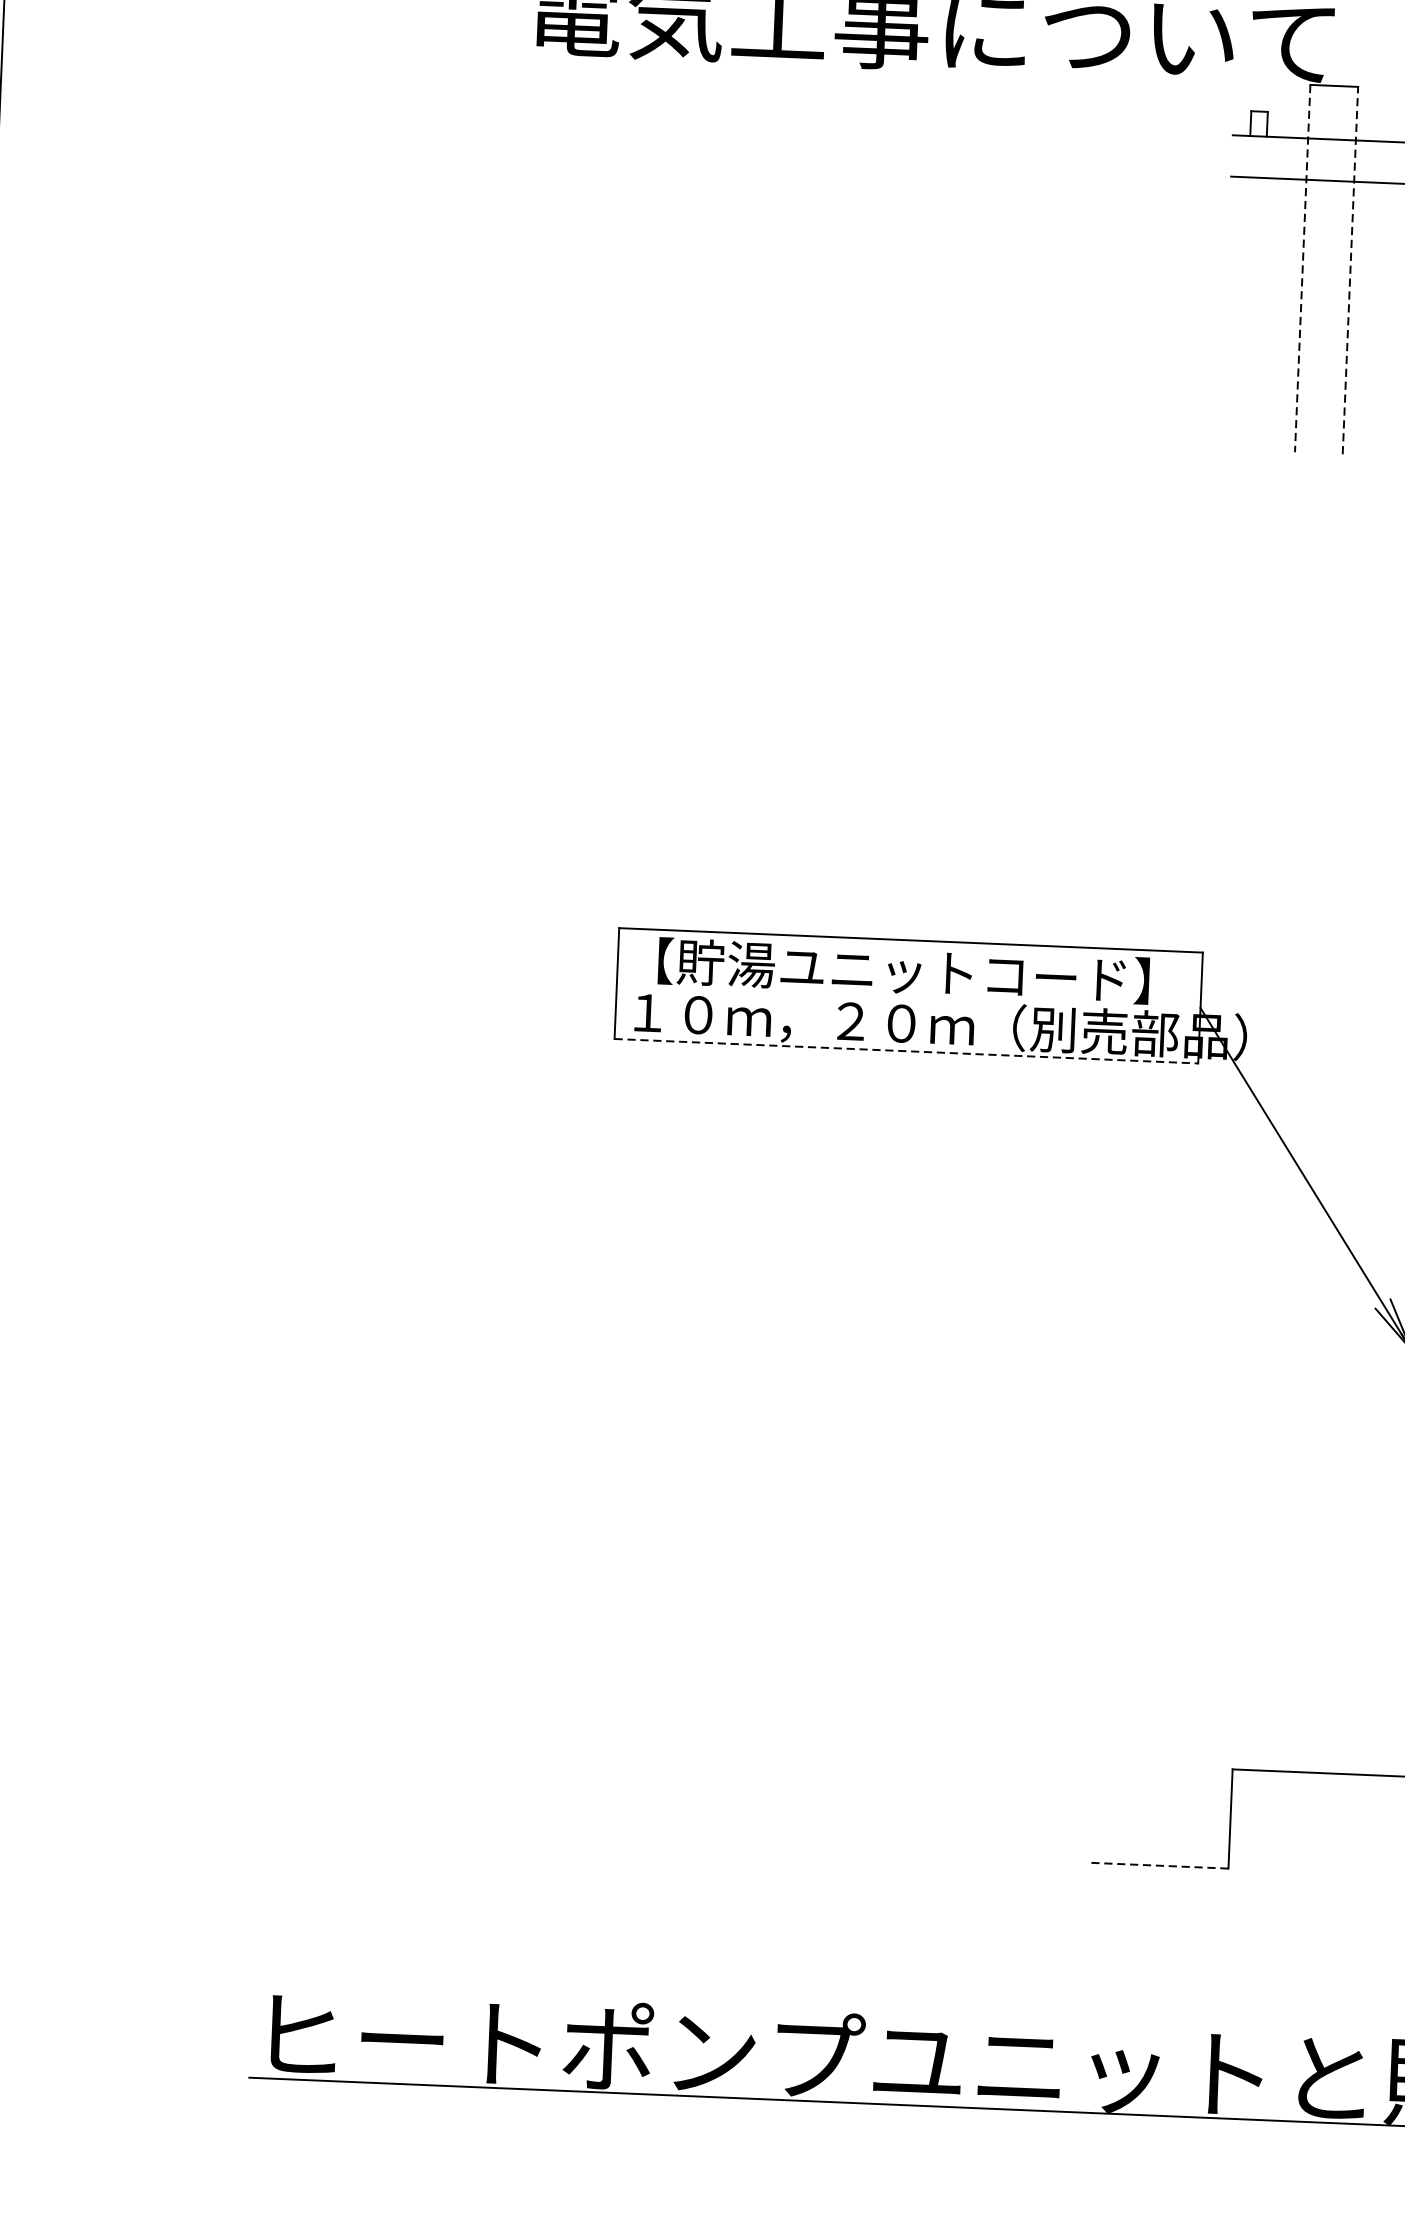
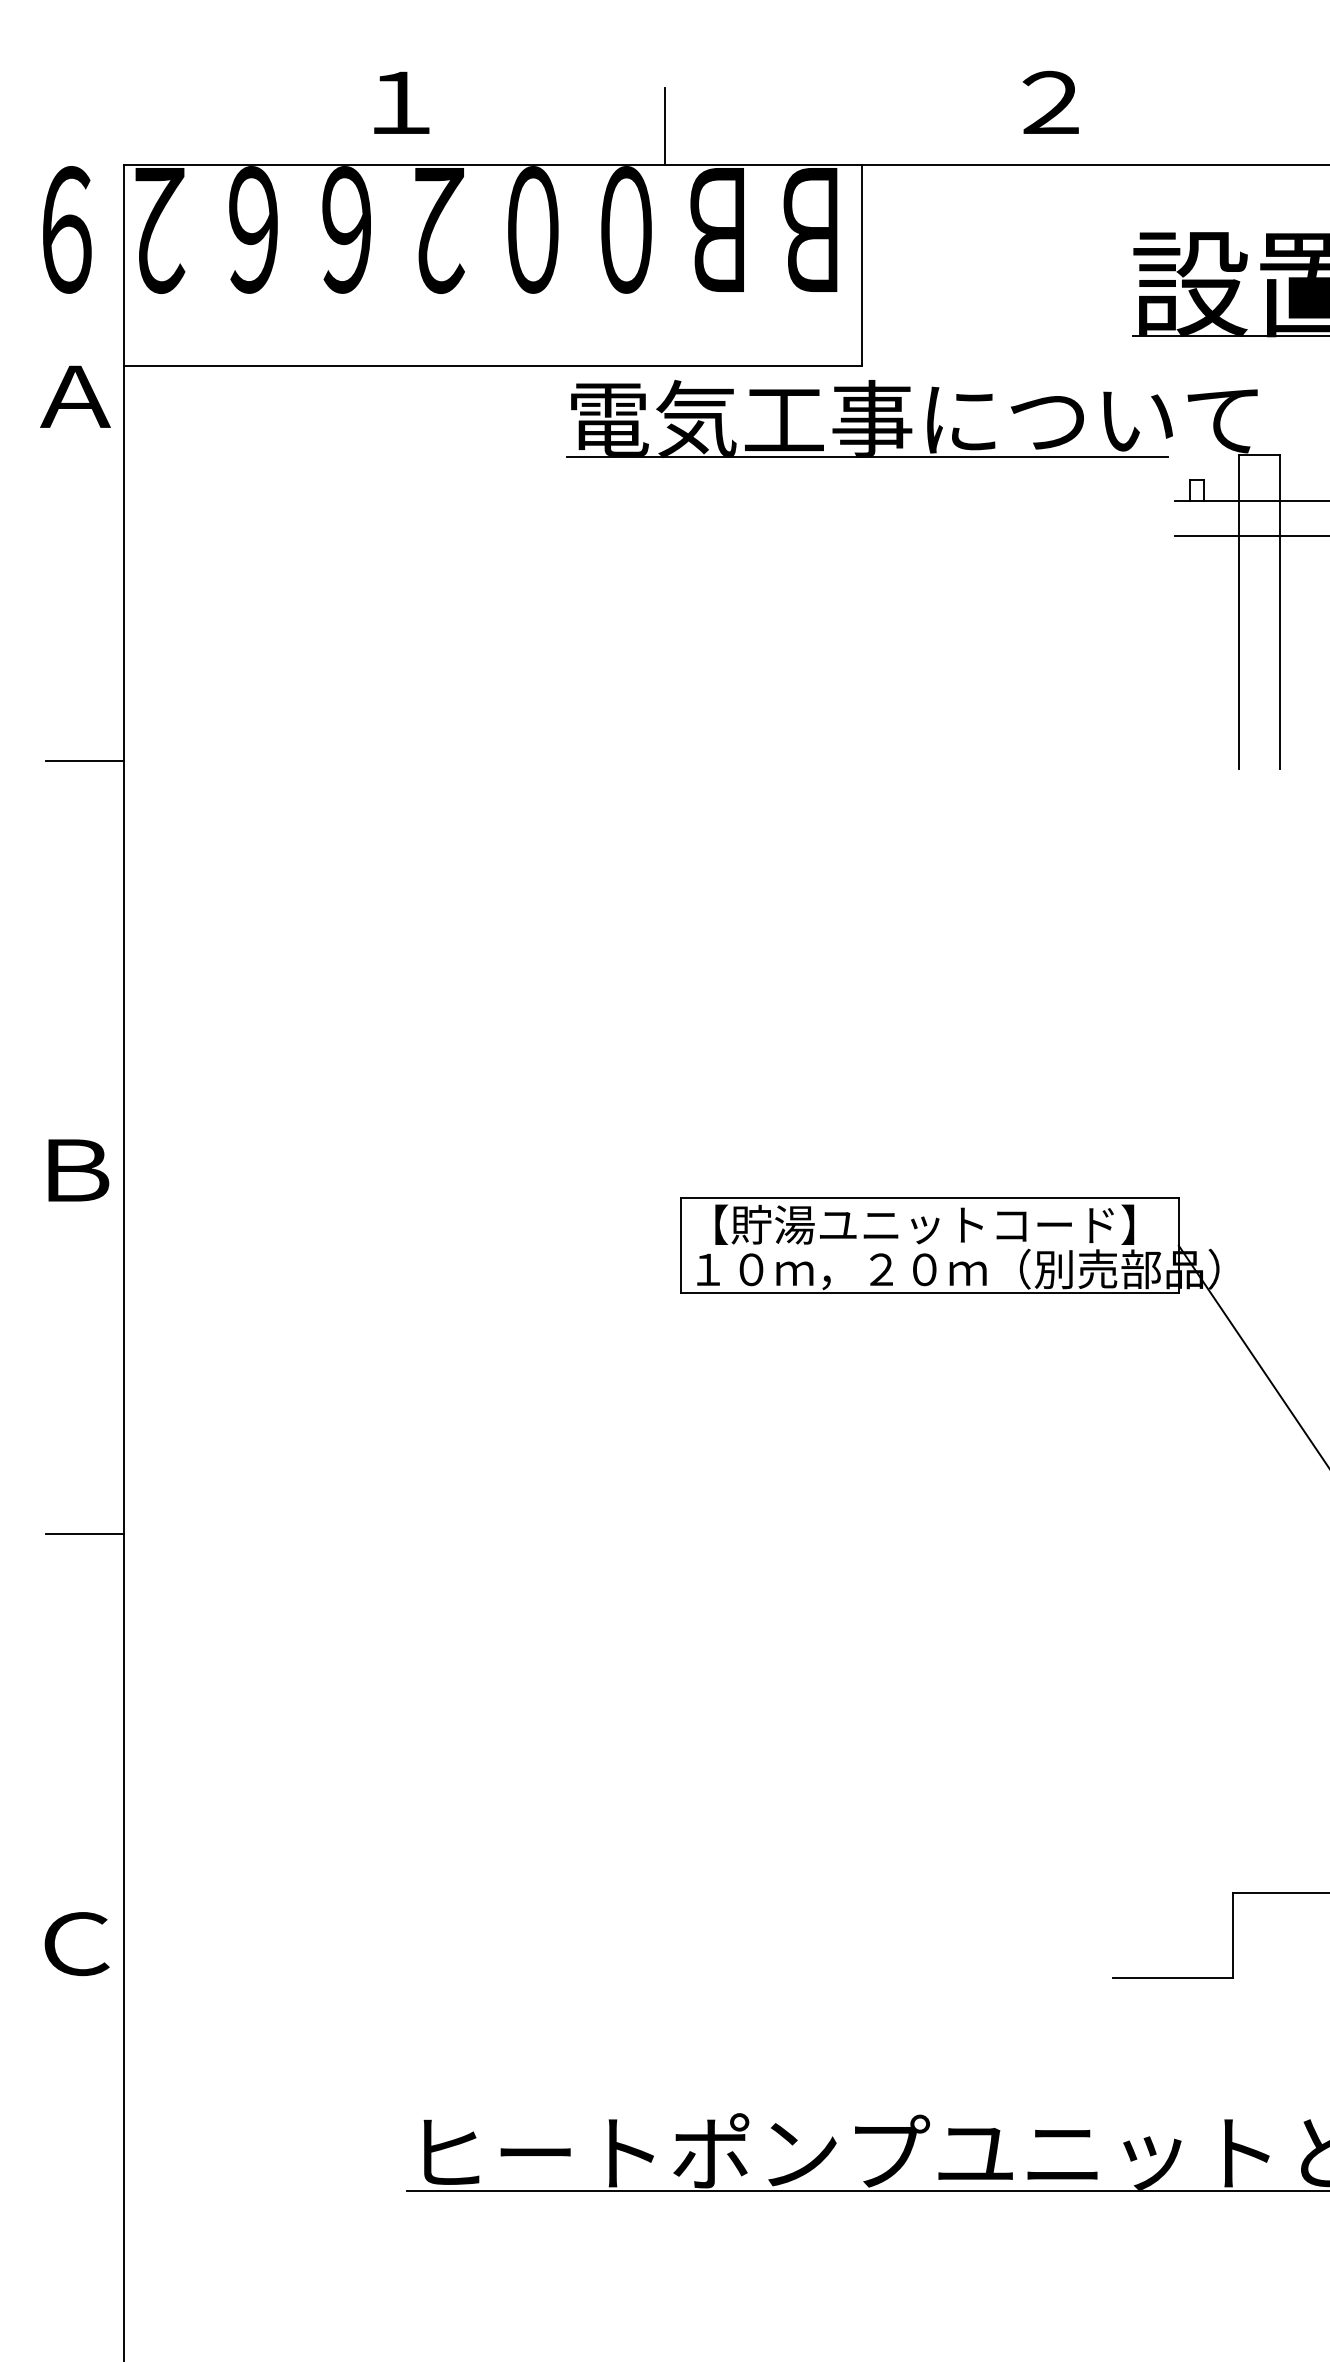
line: (874, 69) -> (867, 457), added
line: (1302, 268) -> (1239, 612), dashed -> solid
line: (1350, 271) -> (1280, 612), dashed -> solid
line: (907, 1051) -> (930, 1293), dashed -> solid
line: (1157, 1865) -> (1172, 1977), dashed -> solid

